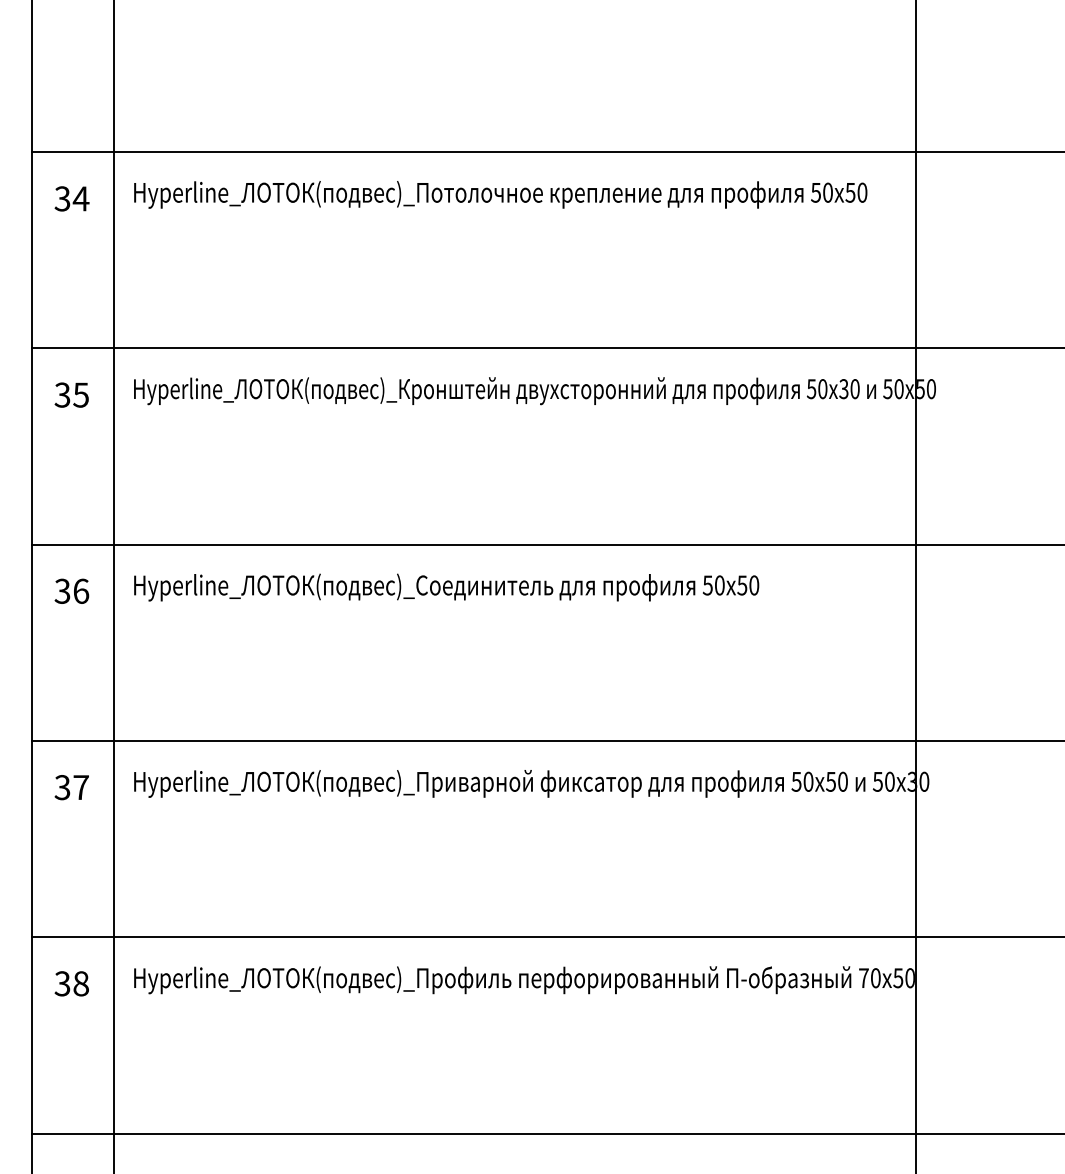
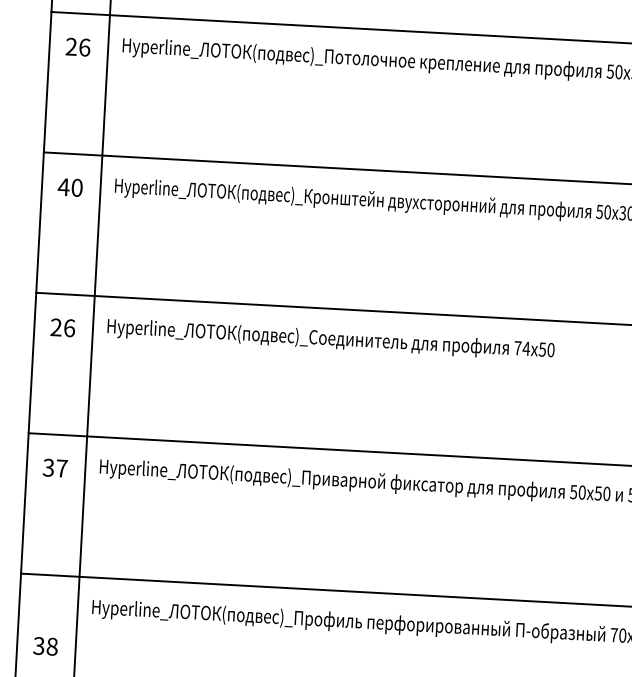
text: (71, 198) -> (77, 46), 34 -> 26
text: (71, 394) -> (70, 187), 35 -> 40
text: (713, 585) -> (521, 348), 50 -> 74
text: (62, 591) -> (56, 327), 36 -> 26
text: (71, 983) -> (45, 646), moved

